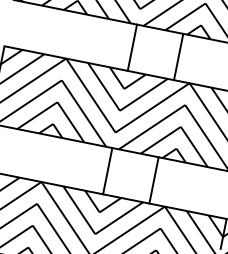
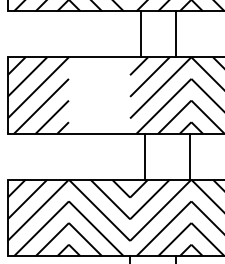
line: (132, 48) -> (141, 34), moved
hatch: (89, 103) -> (99, 95), removed
line: (108, 170) -> (145, 156), moved
line: (153, 180) -> (189, 156), moved

